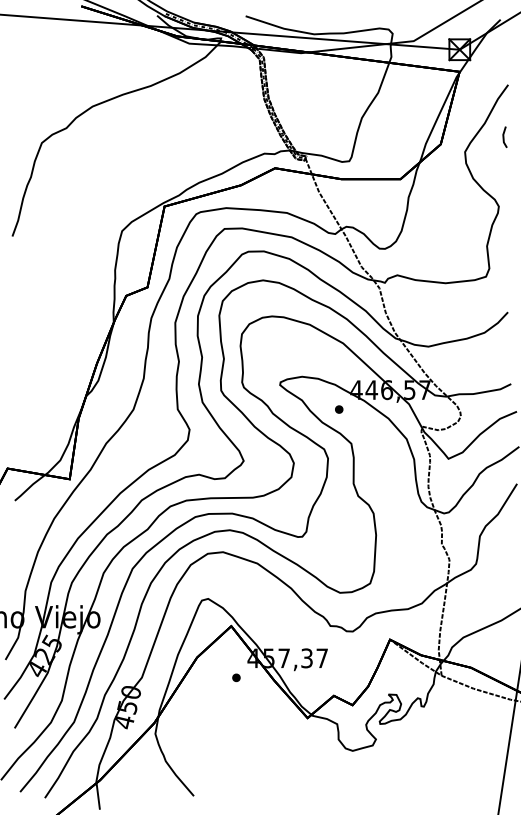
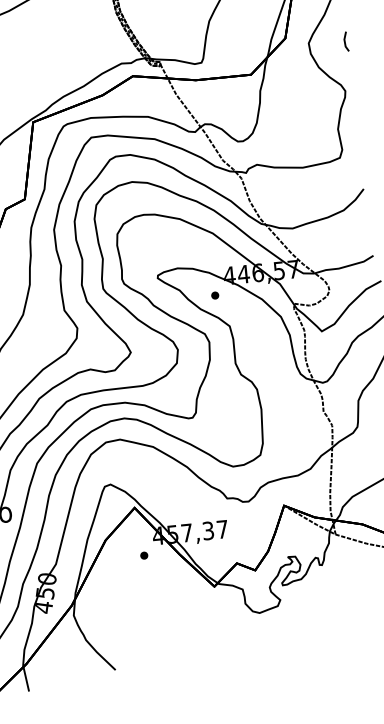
line: (504, 136) -> (345, 41), moved

